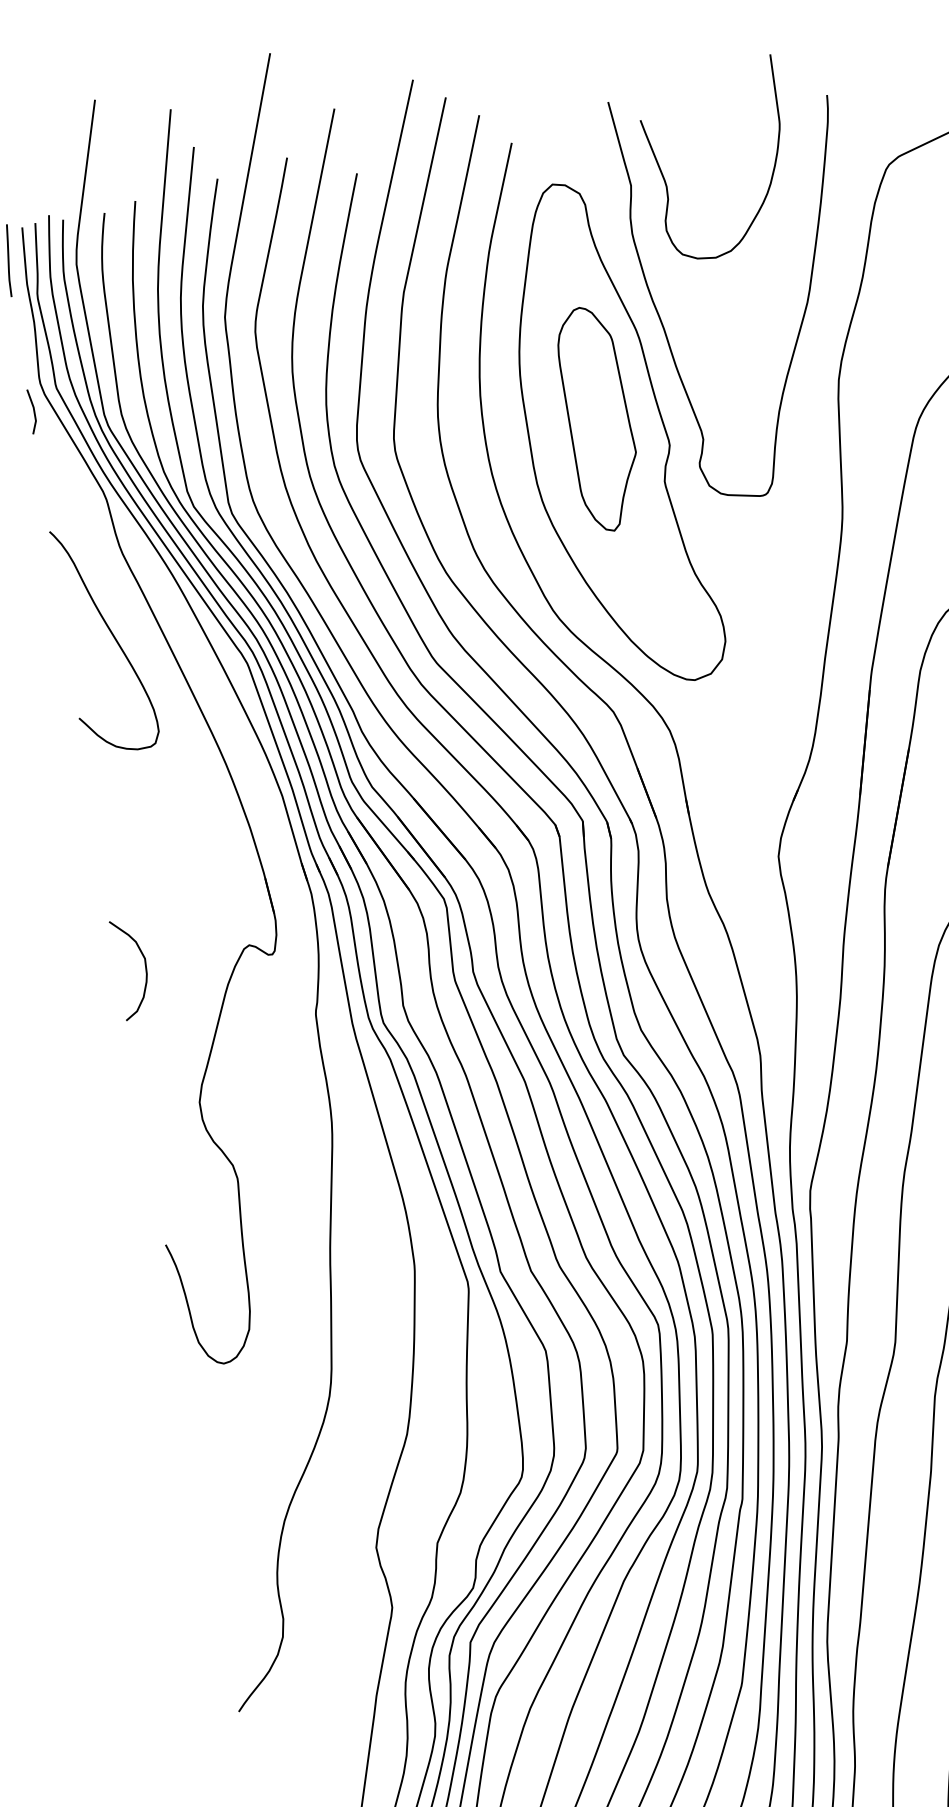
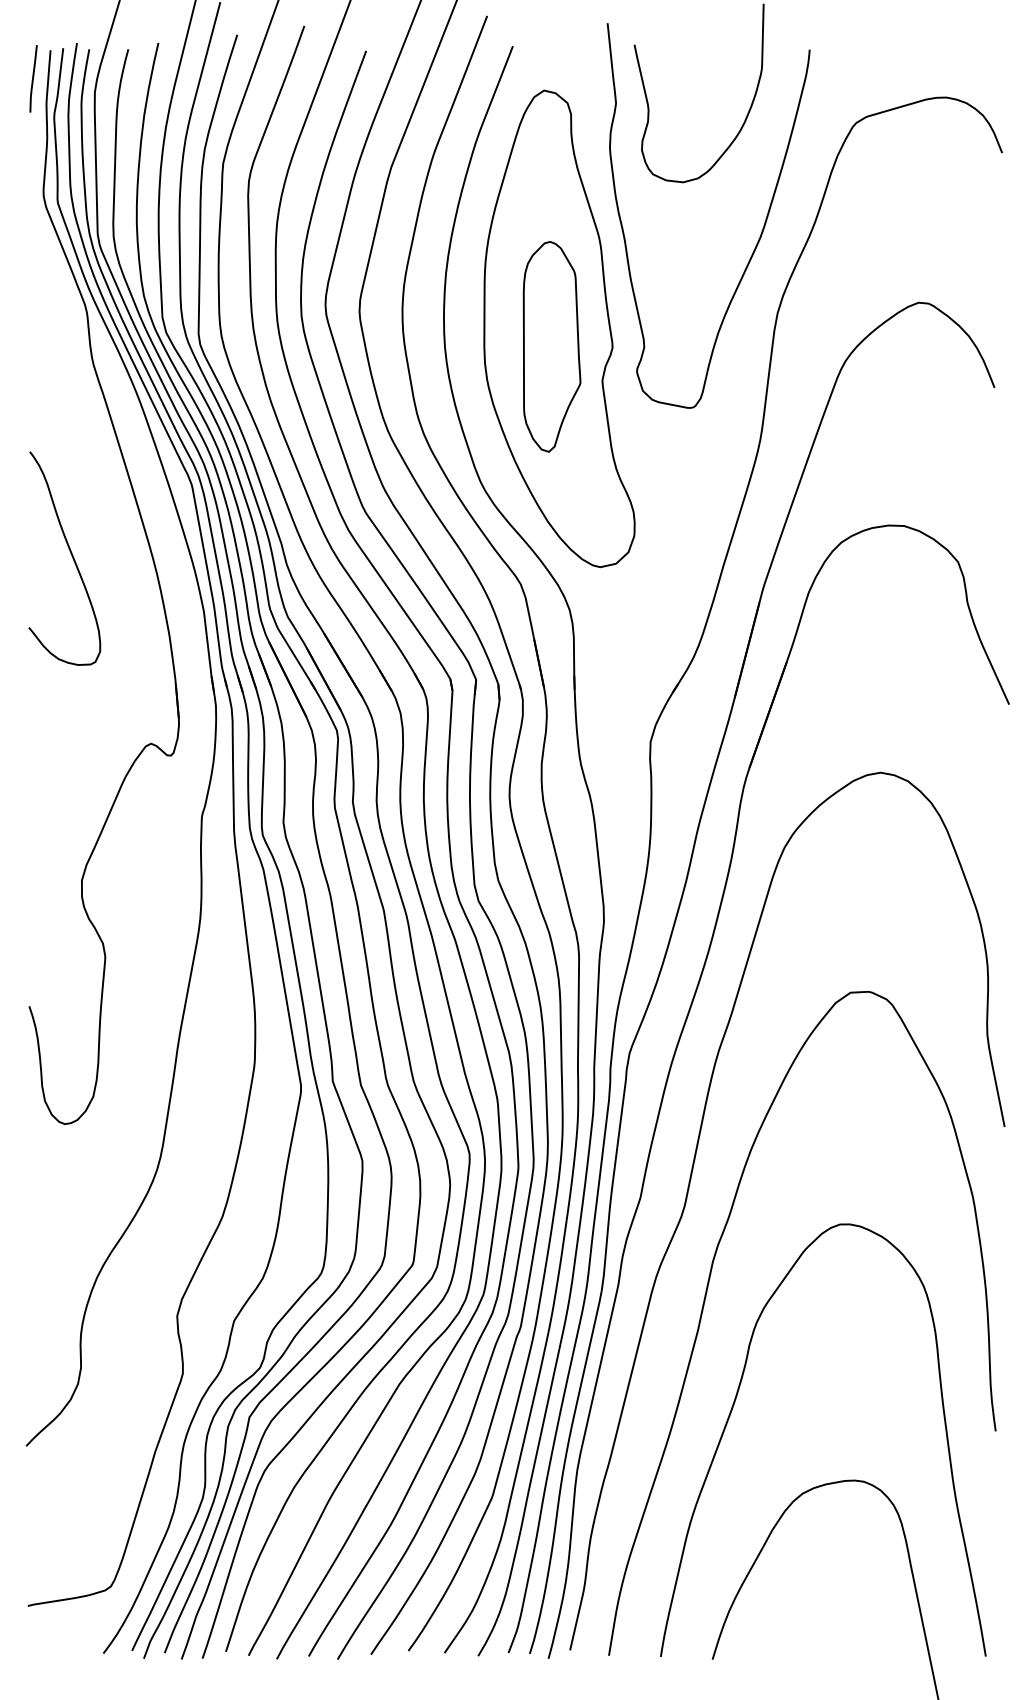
line: (33, 410) -> (33, 220), removed
part: (598, 418) -> (551, 346), moved
curve: (111, 635) -> (71, 556), moved
curve: (145, 966) -> (52, 747), removed

